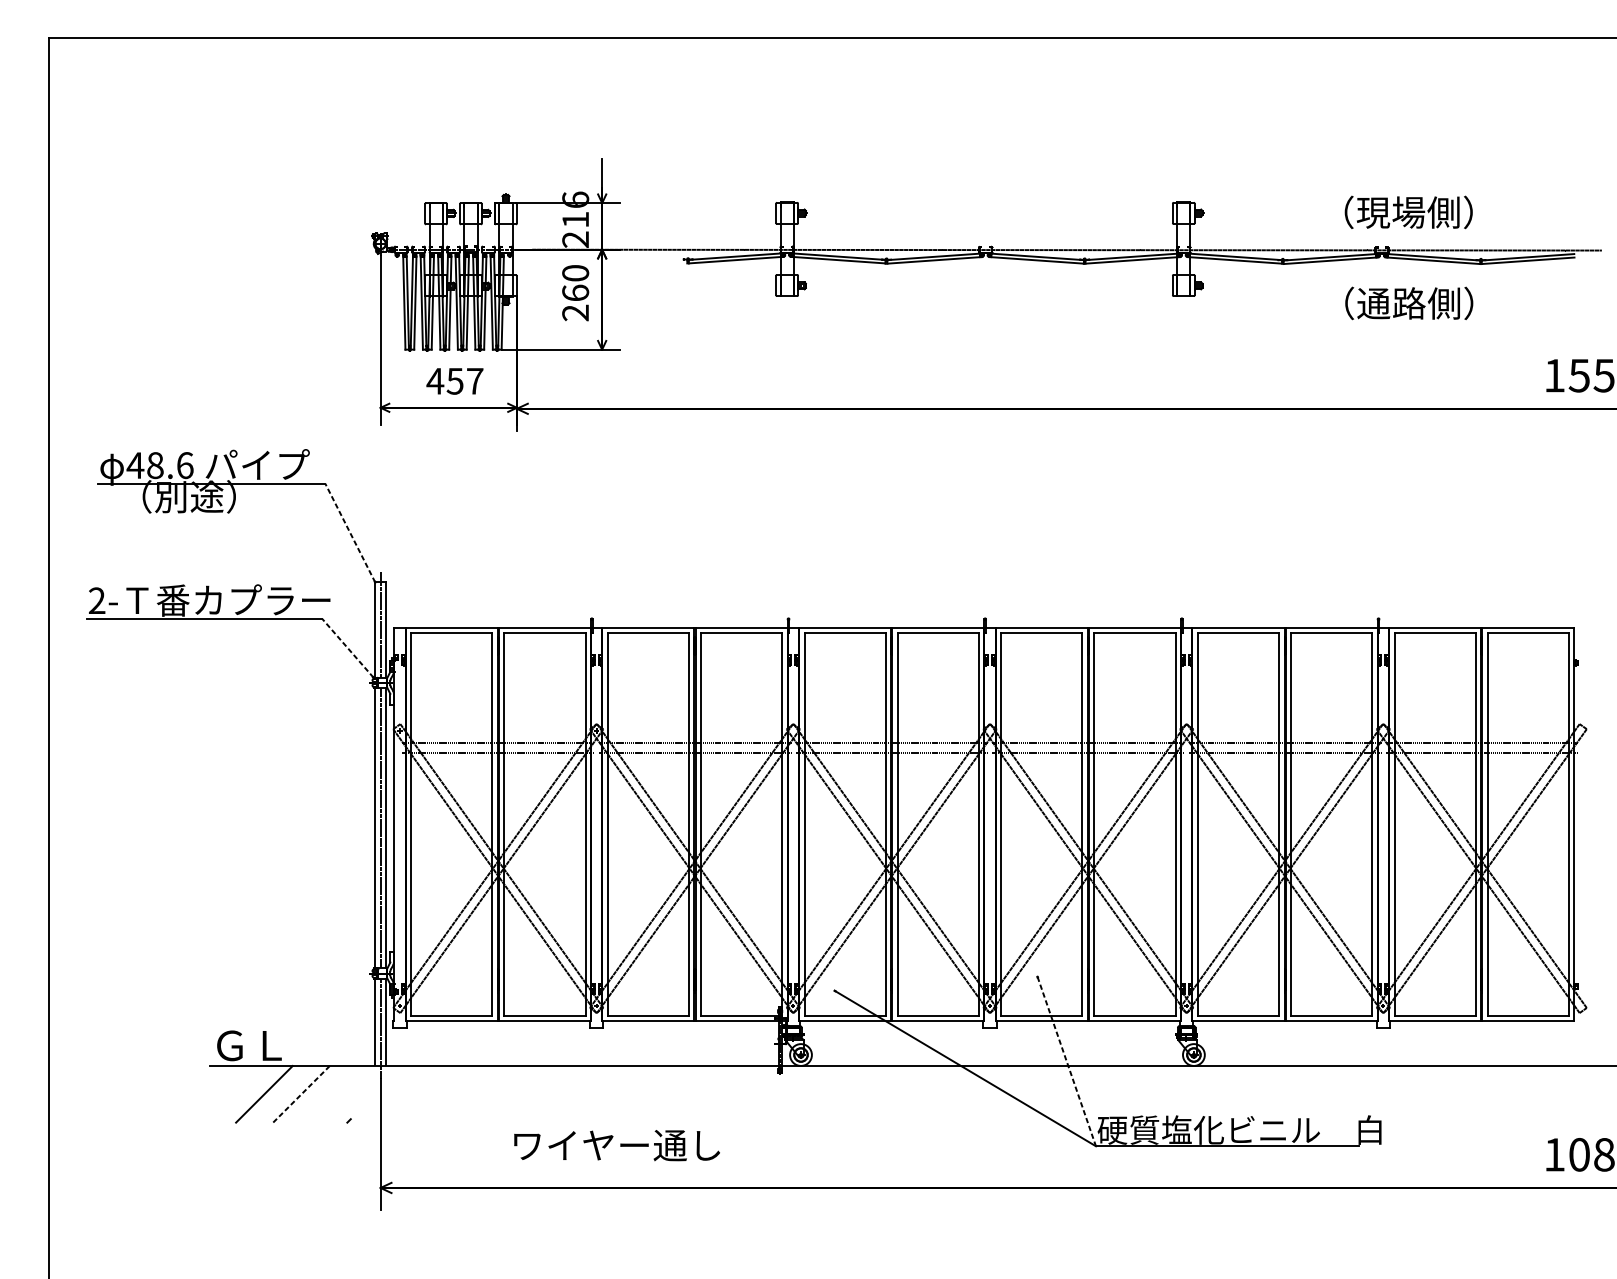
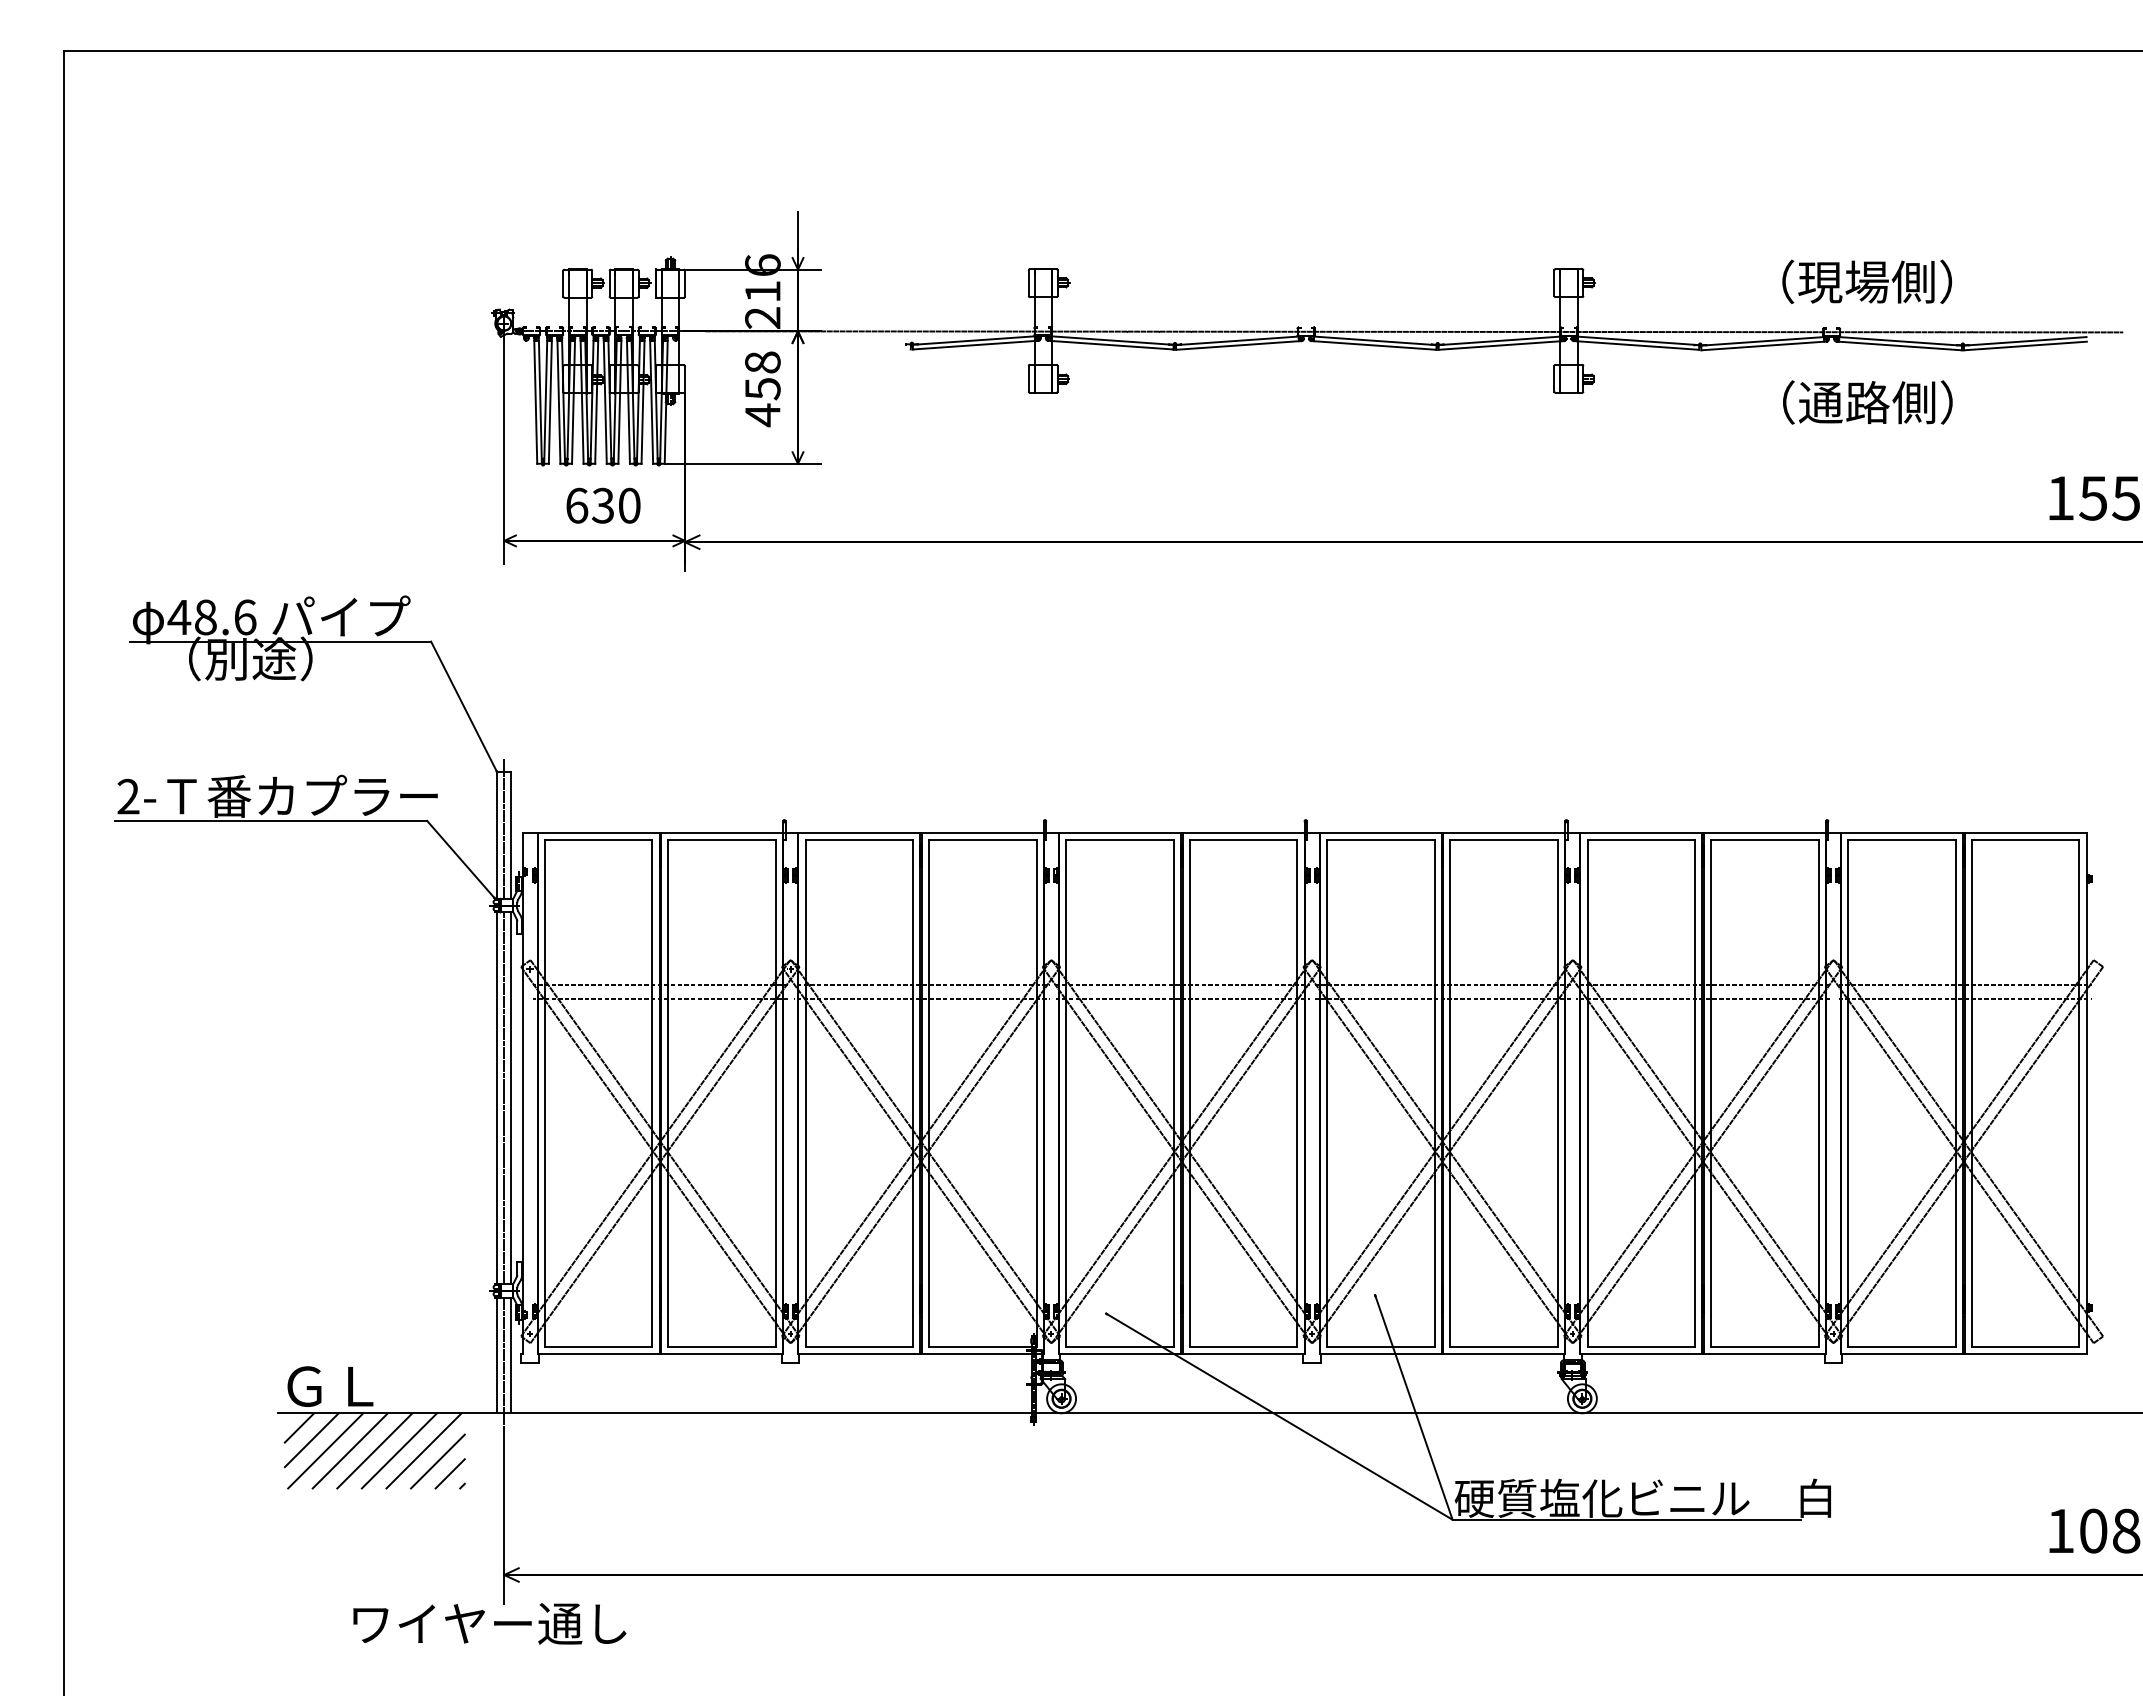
text: (575, 293) -> (762, 389), 260 -> 458
text: (454, 381) -> (602, 505), 457 -> 630
line: (349, 532) -> (463, 706), dashed -> solid
line: (348, 648) -> (461, 859), dashed -> solid
line: (1066, 1061) -> (1413, 1407), dashed -> solid
line: (226, 1076) -> (299, 1427), added
line: (235, 1086) -> (311, 1440), added
line: (245, 1094) -> (325, 1450), added
line: (282, 1094) -> (374, 1450), added
line: (301, 1094) -> (399, 1451), dashed -> solid
line: (319, 1094) -> (423, 1450), added
line: (330, 1102) -> (437, 1461), added
line: (339, 1111) -> (449, 1473), added
text: (616, 1145) -> (489, 1623), moved

